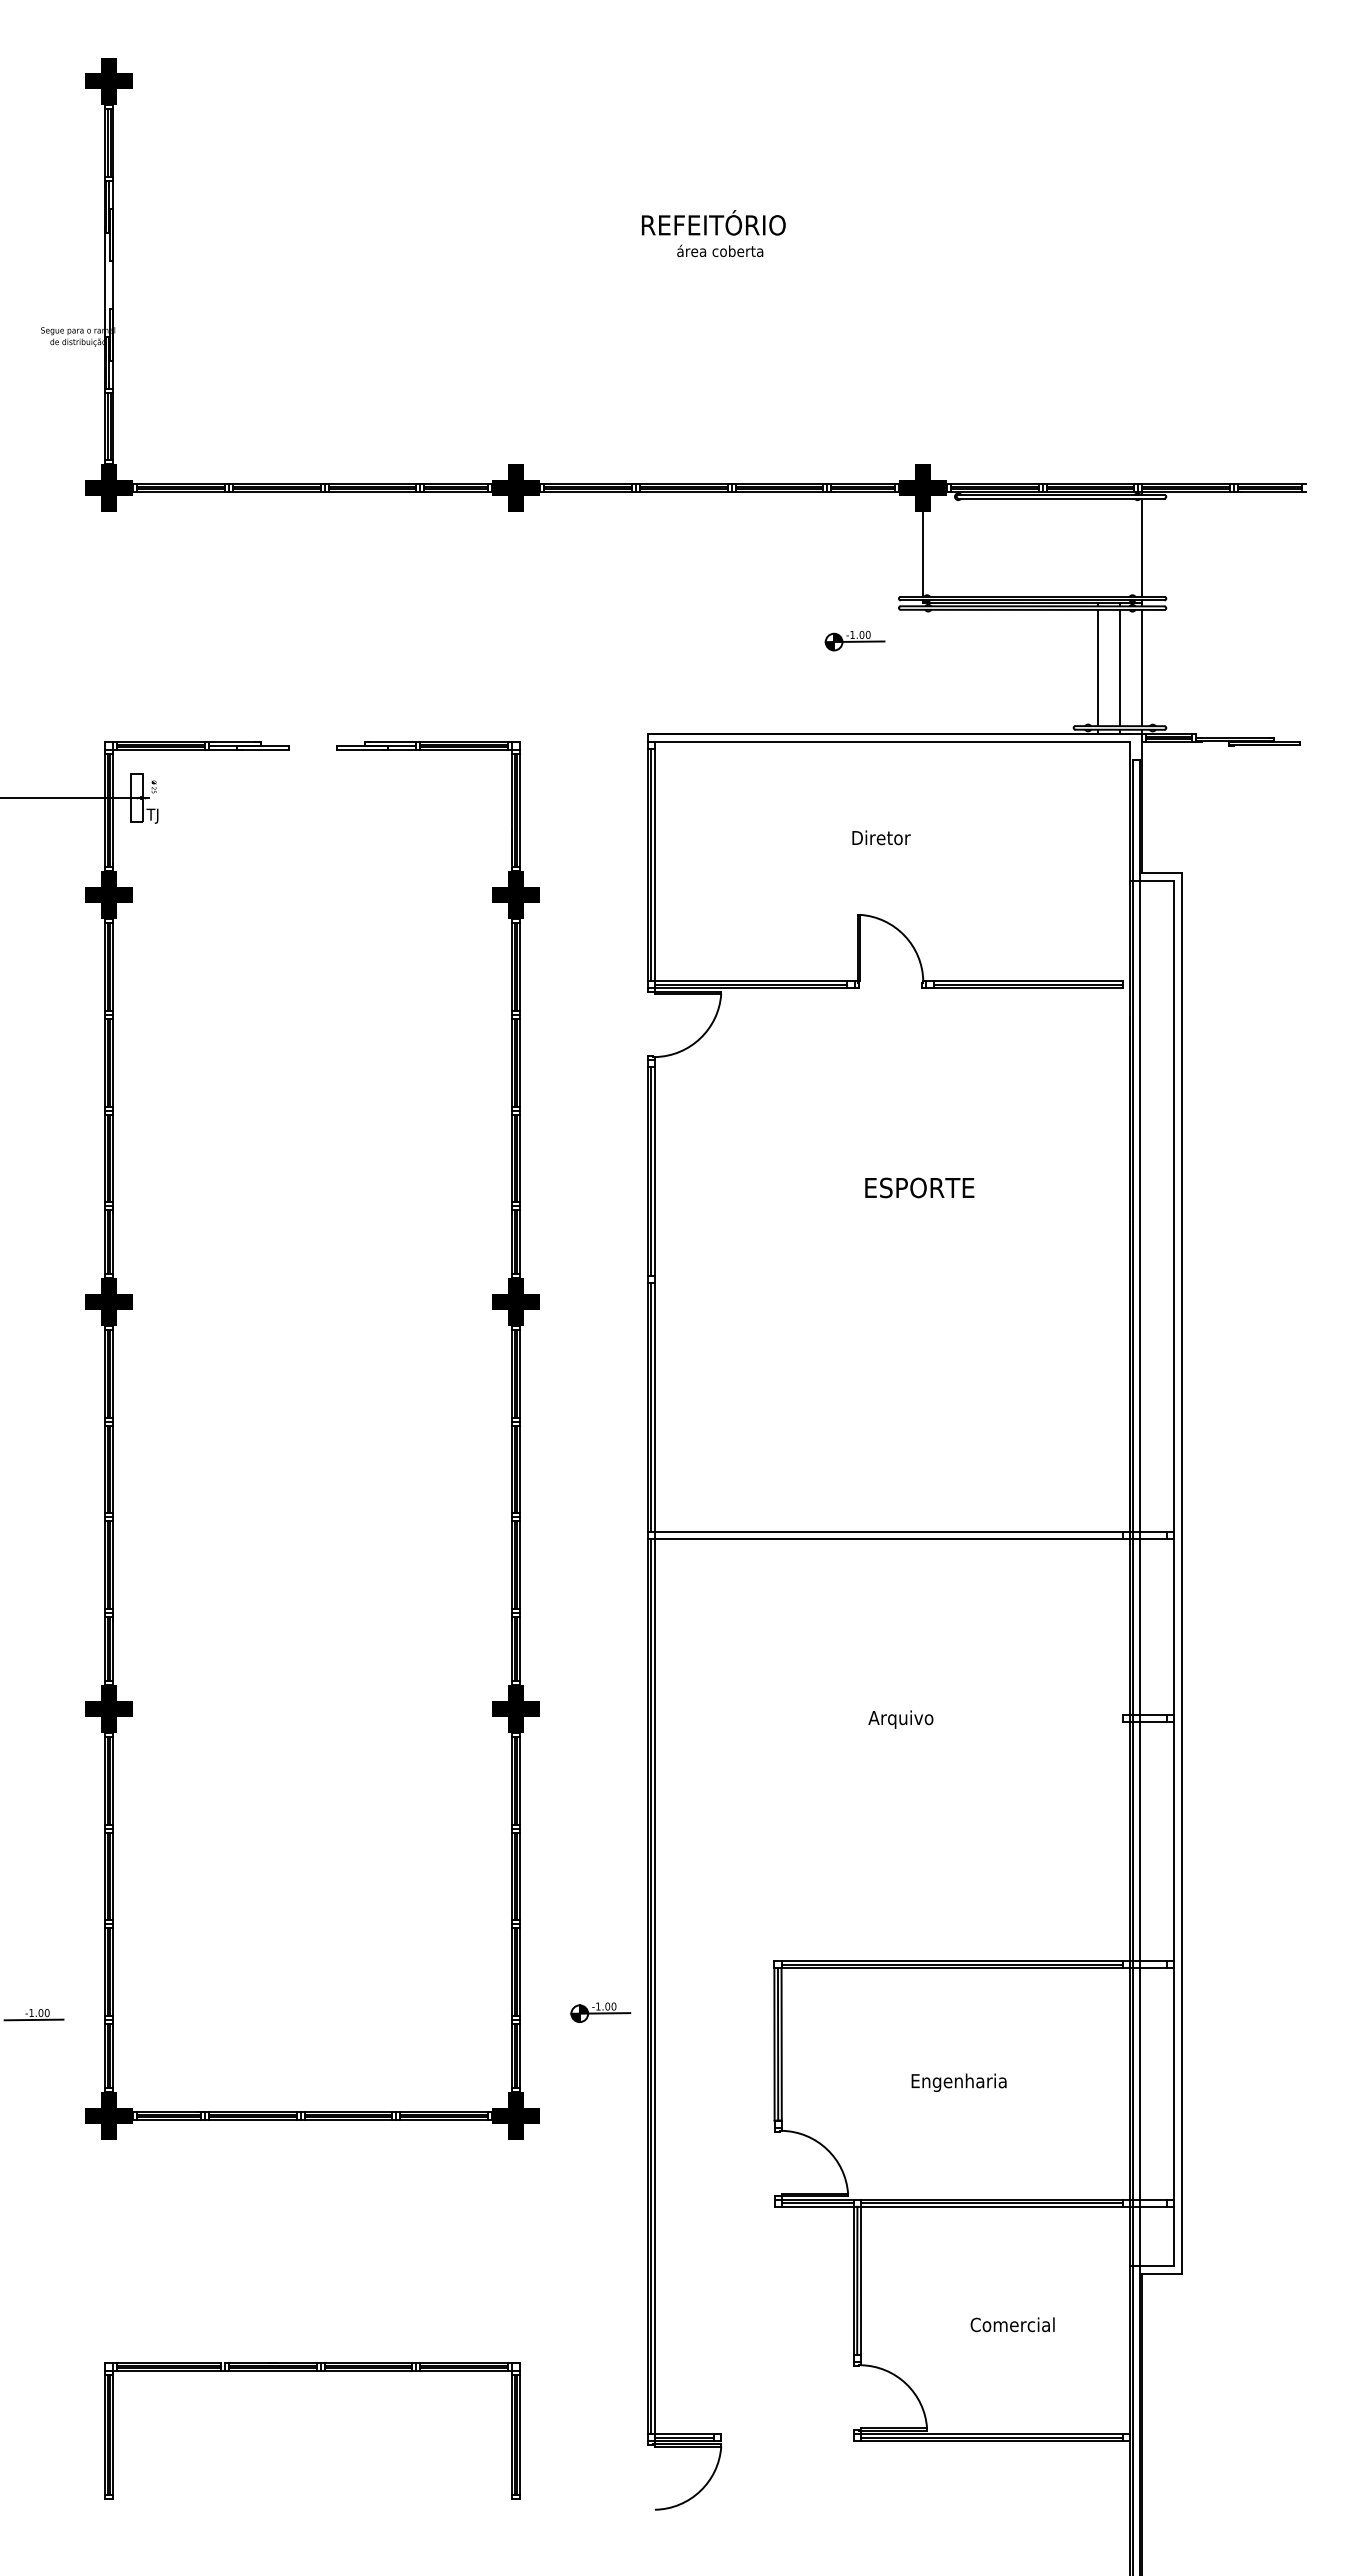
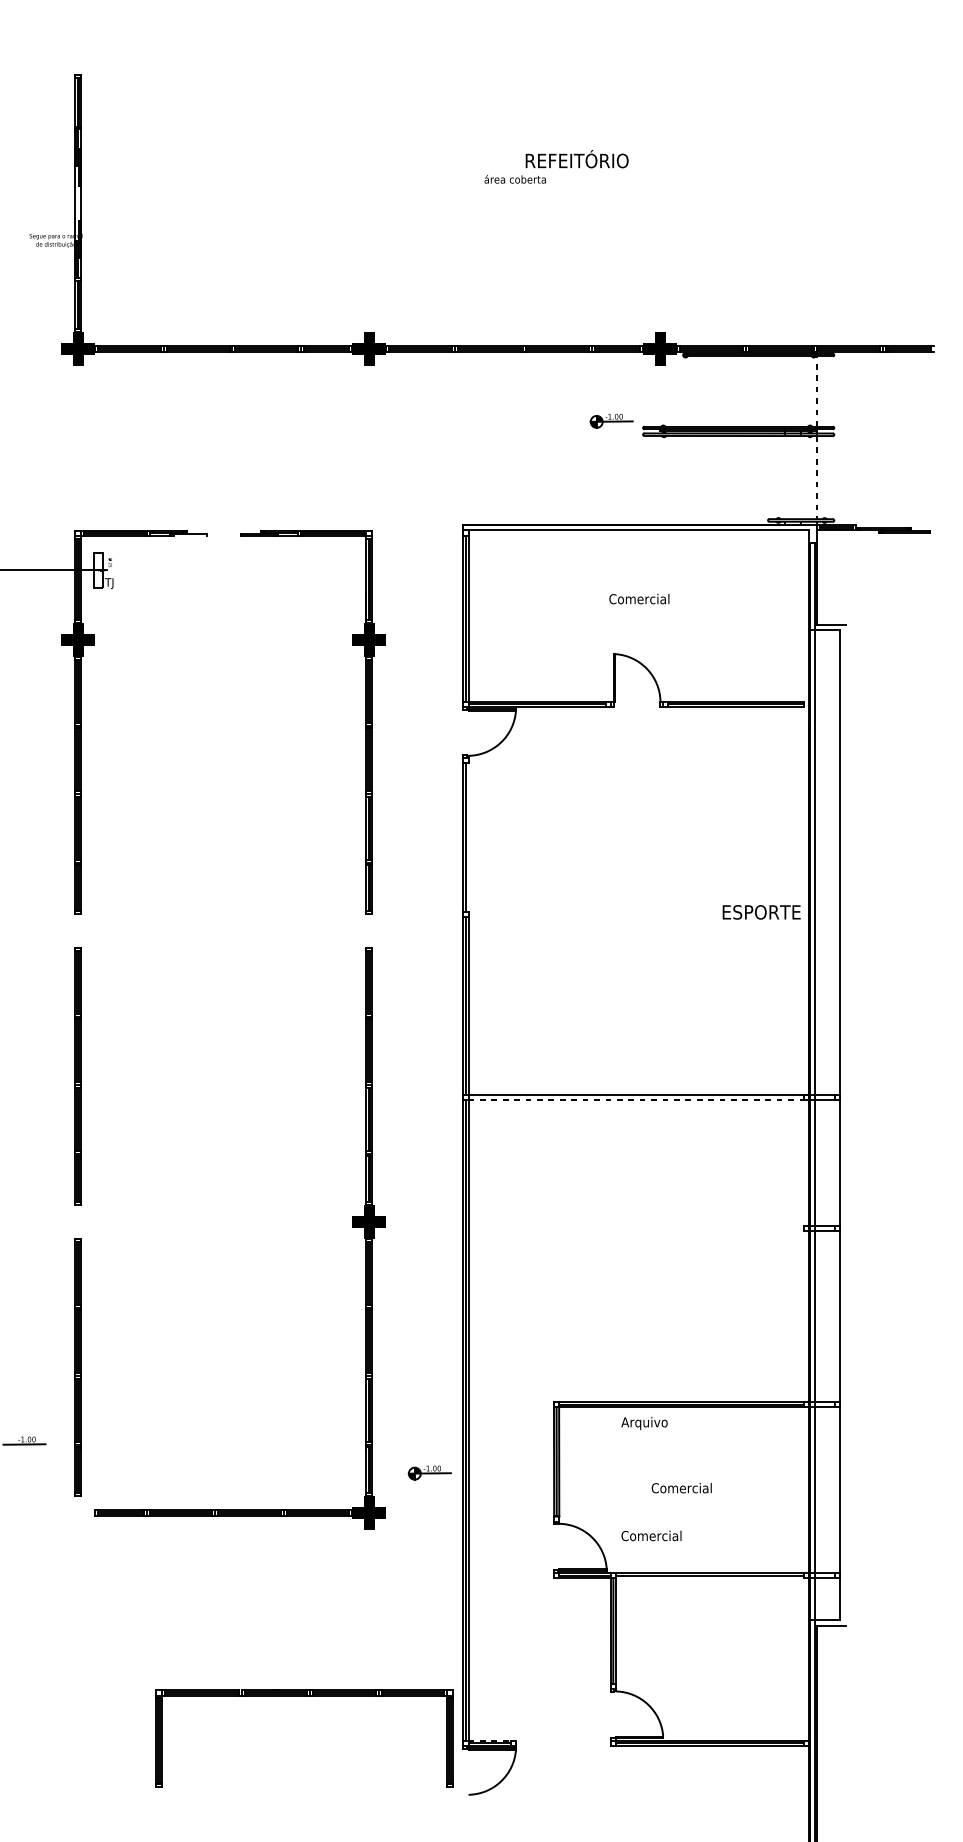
fill: (109, 81) -> (78, 58), removed
text: (713, 222) -> (576, 158), moved
line: (1142, 547) -> (817, 391), solid -> dashed
line: (922, 553) -> (659, 395), removed
part: (854, 640) -> (611, 420), moved
line: (1097, 667) -> (785, 477), removed
line: (1119, 667) -> (800, 477), removed
line: (1142, 668) -> (817, 477), solid -> dashed
line: (262, 749) -> (187, 535), removed
text: (893, 837) -> (639, 598), Diretor -> Comercial
line: (654, 1171) -> (468, 837), removed
text: (919, 1187) -> (761, 912), moved
fill: (109, 1301) -> (78, 930), removed
fill: (516, 1301) -> (369, 930), removed
line: (892, 1538) -> (638, 1100), solid -> dashed
line: (1182, 1573) -> (845, 1125), removed
fill: (109, 1708) -> (78, 1221), removed
text: (900, 1719) -> (644, 1423), moved
part: (600, 2012) -> (429, 1472), moved
text: (958, 2082) -> (685, 1489), Engenharia -> Comercial
fill: (109, 2115) -> (78, 1512), removed
line: (991, 2206) -> (709, 1577), removed
text: (1012, 2324) -> (651, 1535), moved
part: (312, 2371) -> (304, 1695), moved
line: (684, 2433) -> (489, 1740), solid -> dashed

